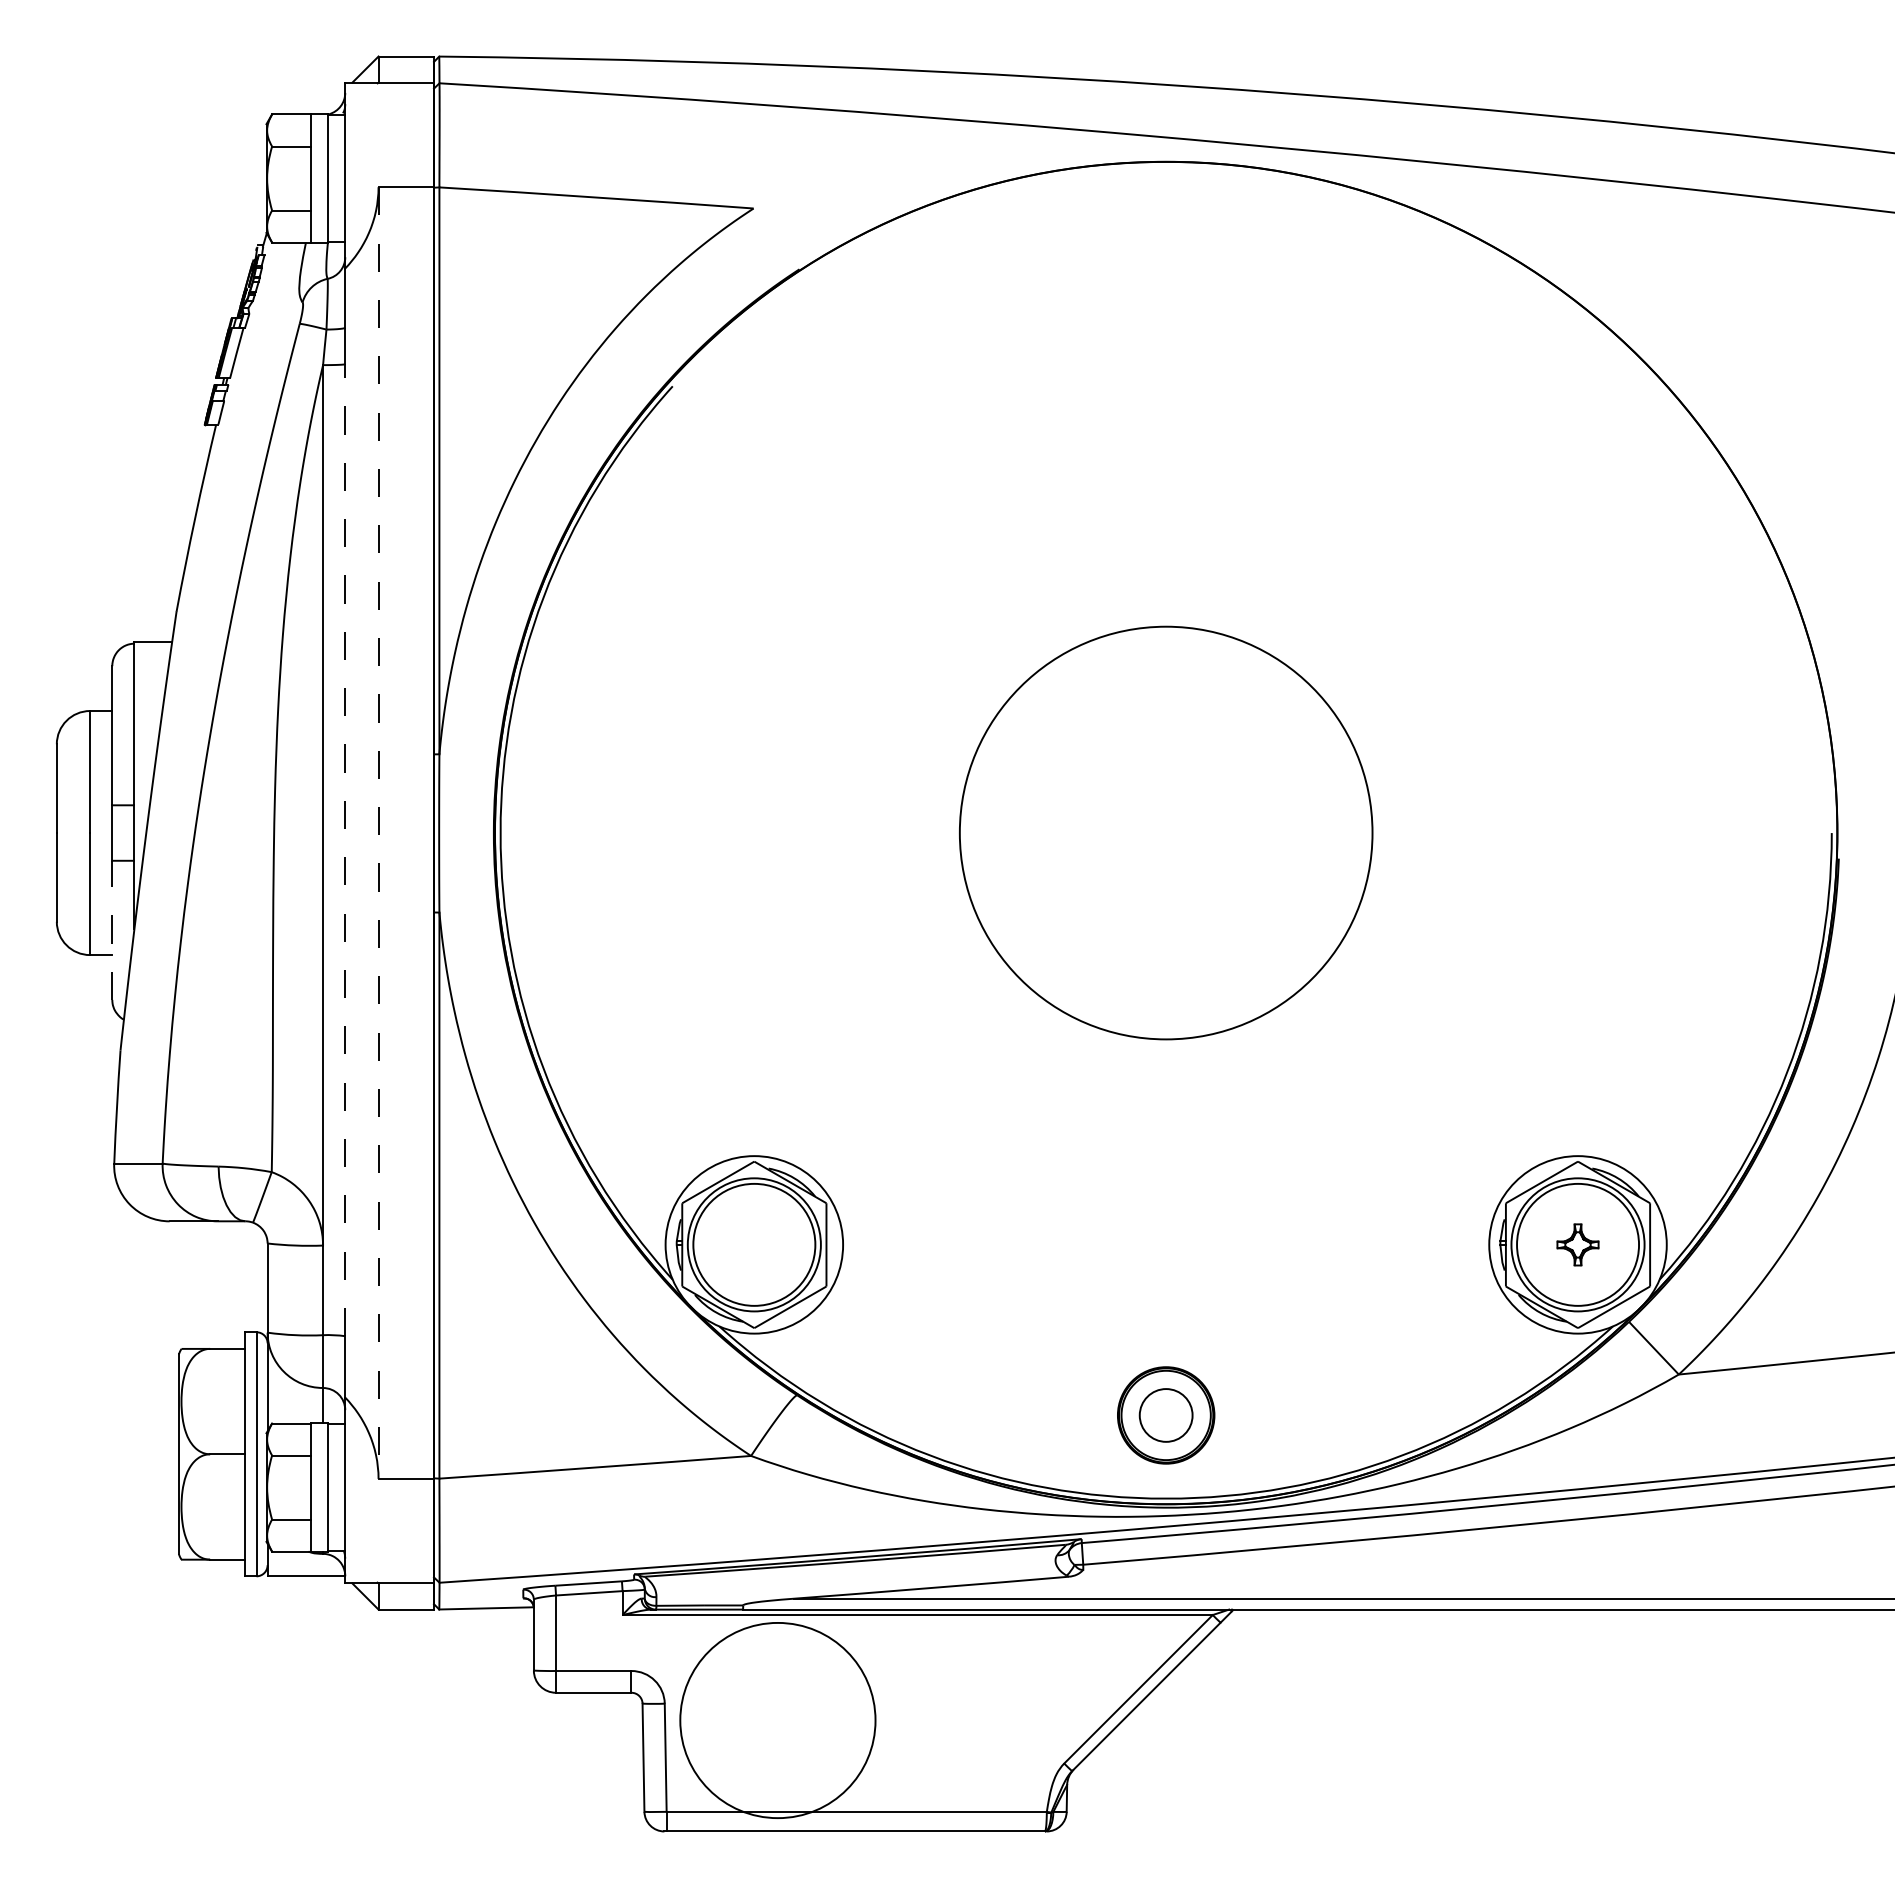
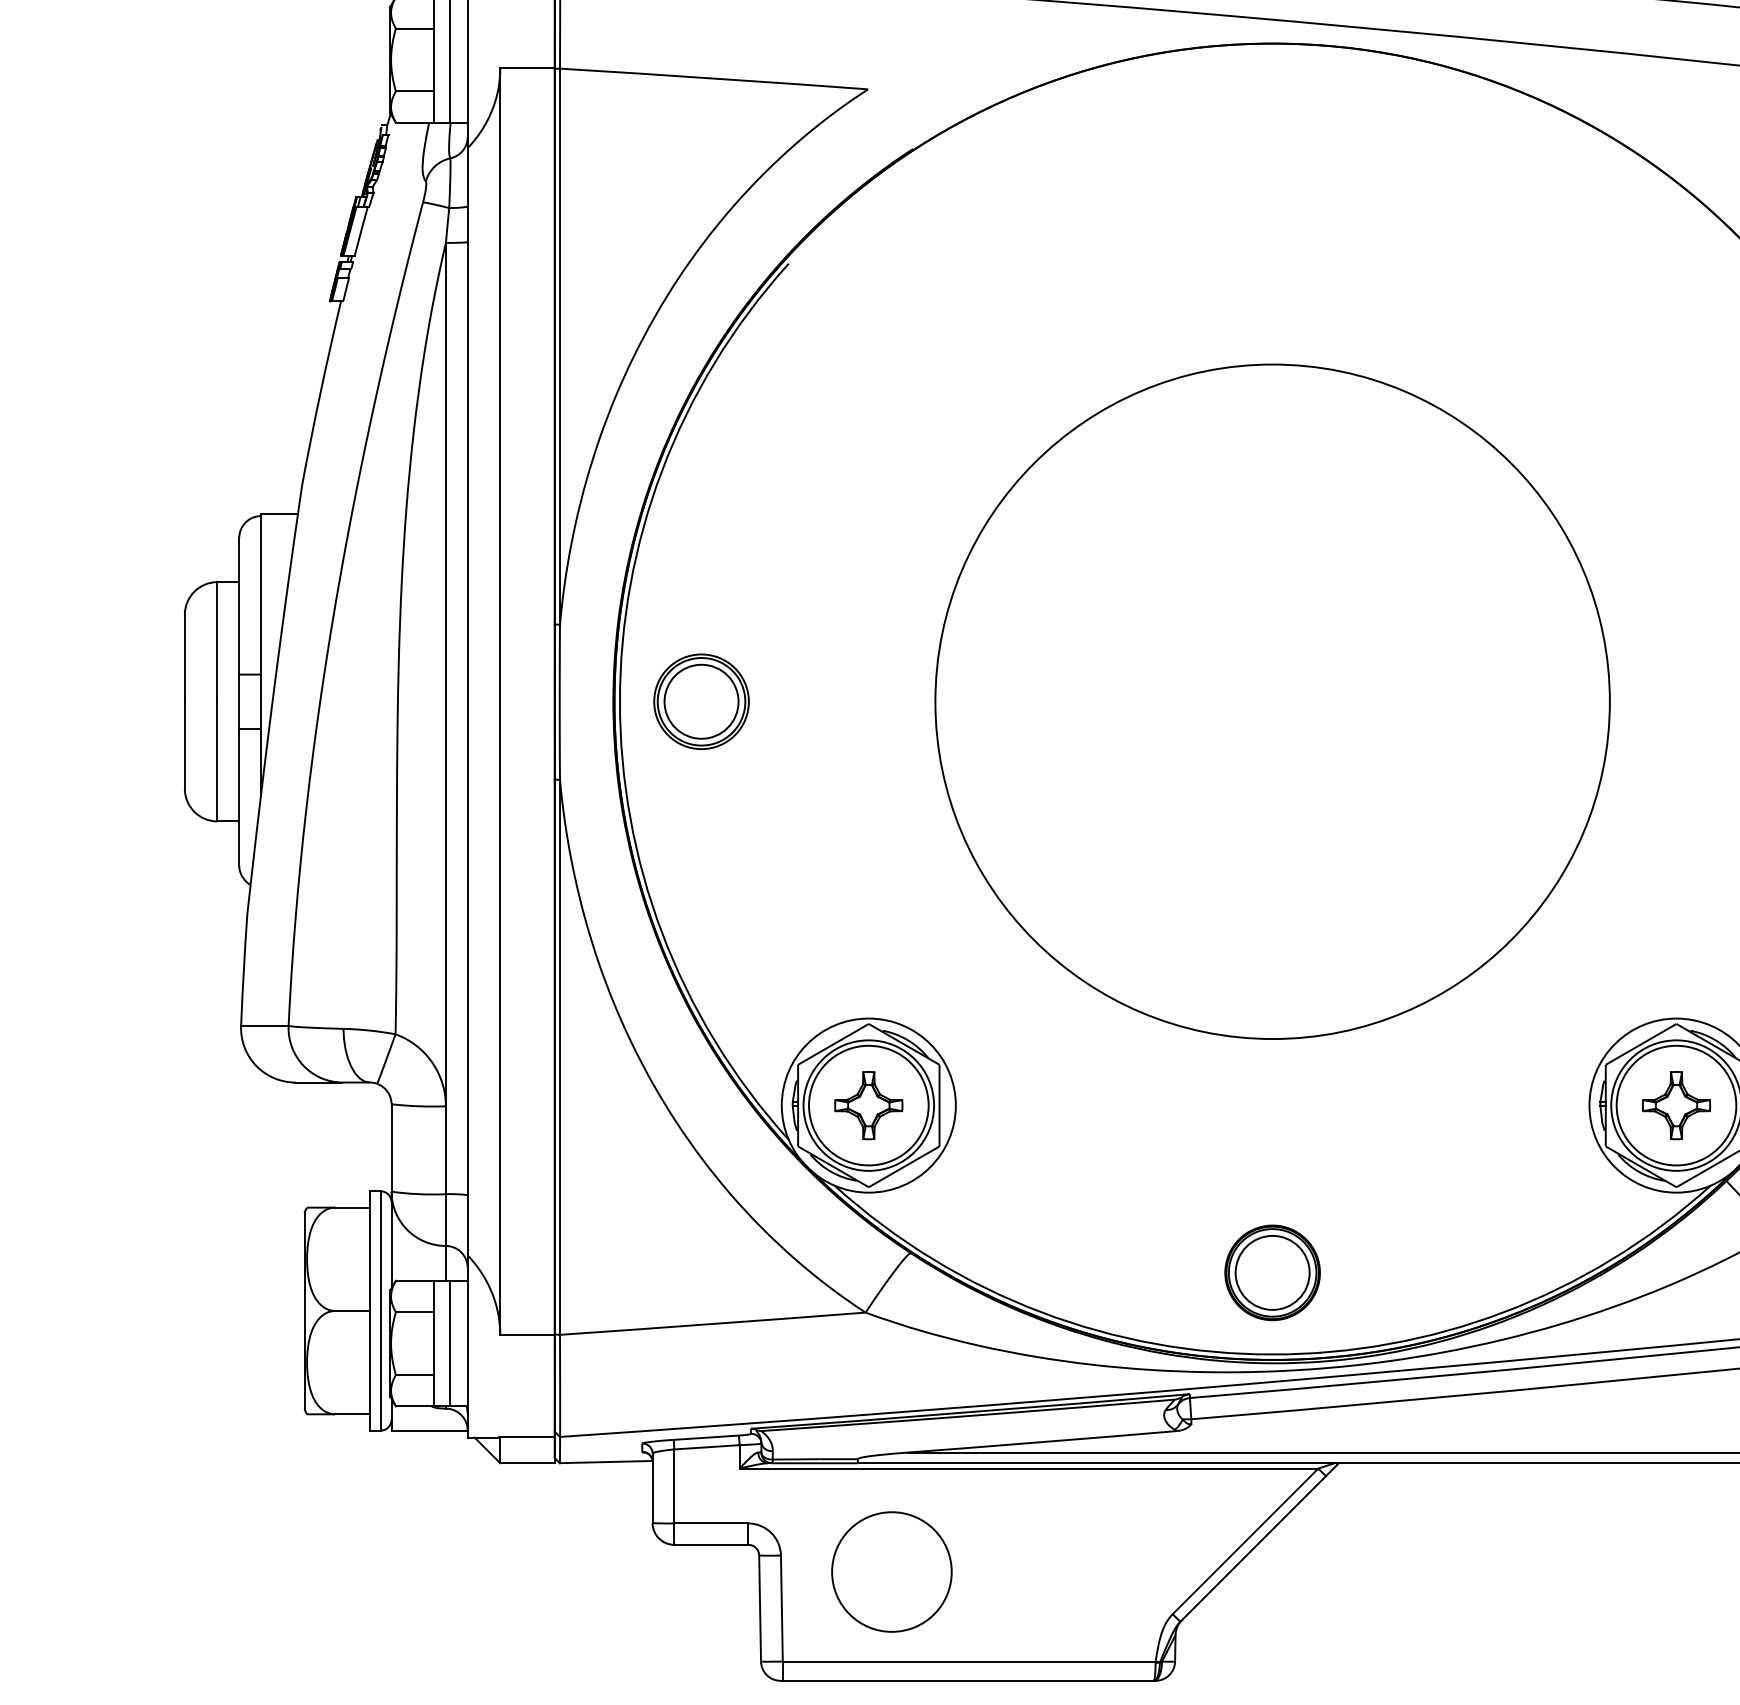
part: (583, 832) -> (701, 701), added
circle: (1166, 832) -> (1272, 701), size x1.67
line: (378, 833) -> (500, 702), dashed -> solid
line: (345, 849) -> (467, 717), dashed -> solid
line: (112, 930) -> (239, 797), dashed -> solid
part: (754, 1244) -> (868, 1105), added
part: (1577, 1244) -> (1675, 1105), size x1.67
circle: (1165, 1415) -> (1271, 1272), size x1.43
circle: (777, 1720) -> (891, 1572), size x0.62

